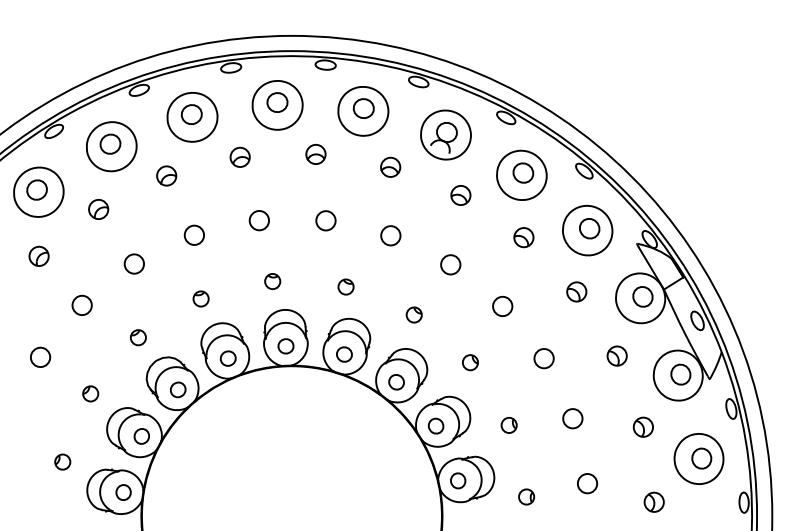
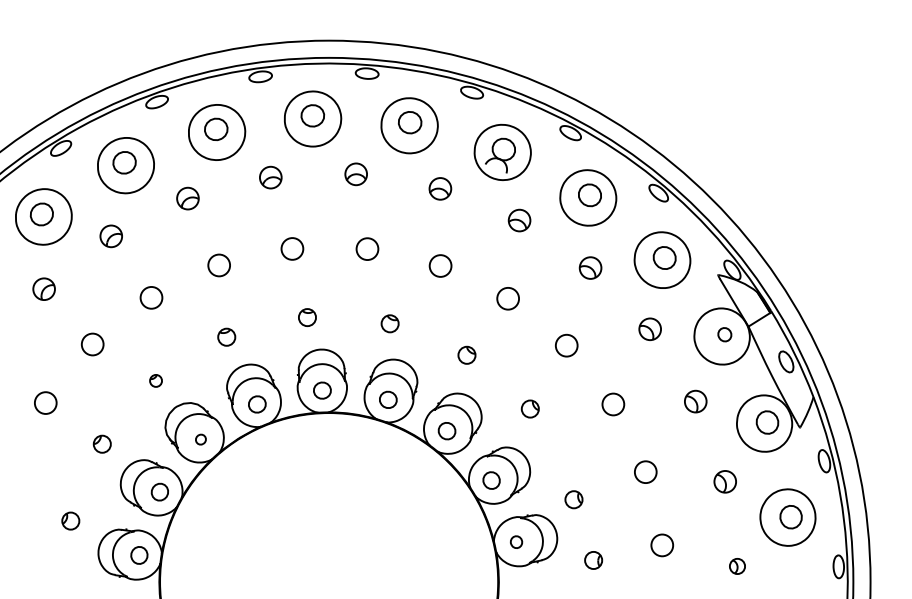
part: (642, 296) -> (724, 334), size x0.6
part: (137, 337) -> (155, 380), size x0.7
part: (177, 389) -> (200, 439), size x0.6
part: (508, 425) -> (573, 499), moved
part: (458, 480) -> (516, 541), size x0.7
part: (654, 502) -> (737, 566), size x0.7

